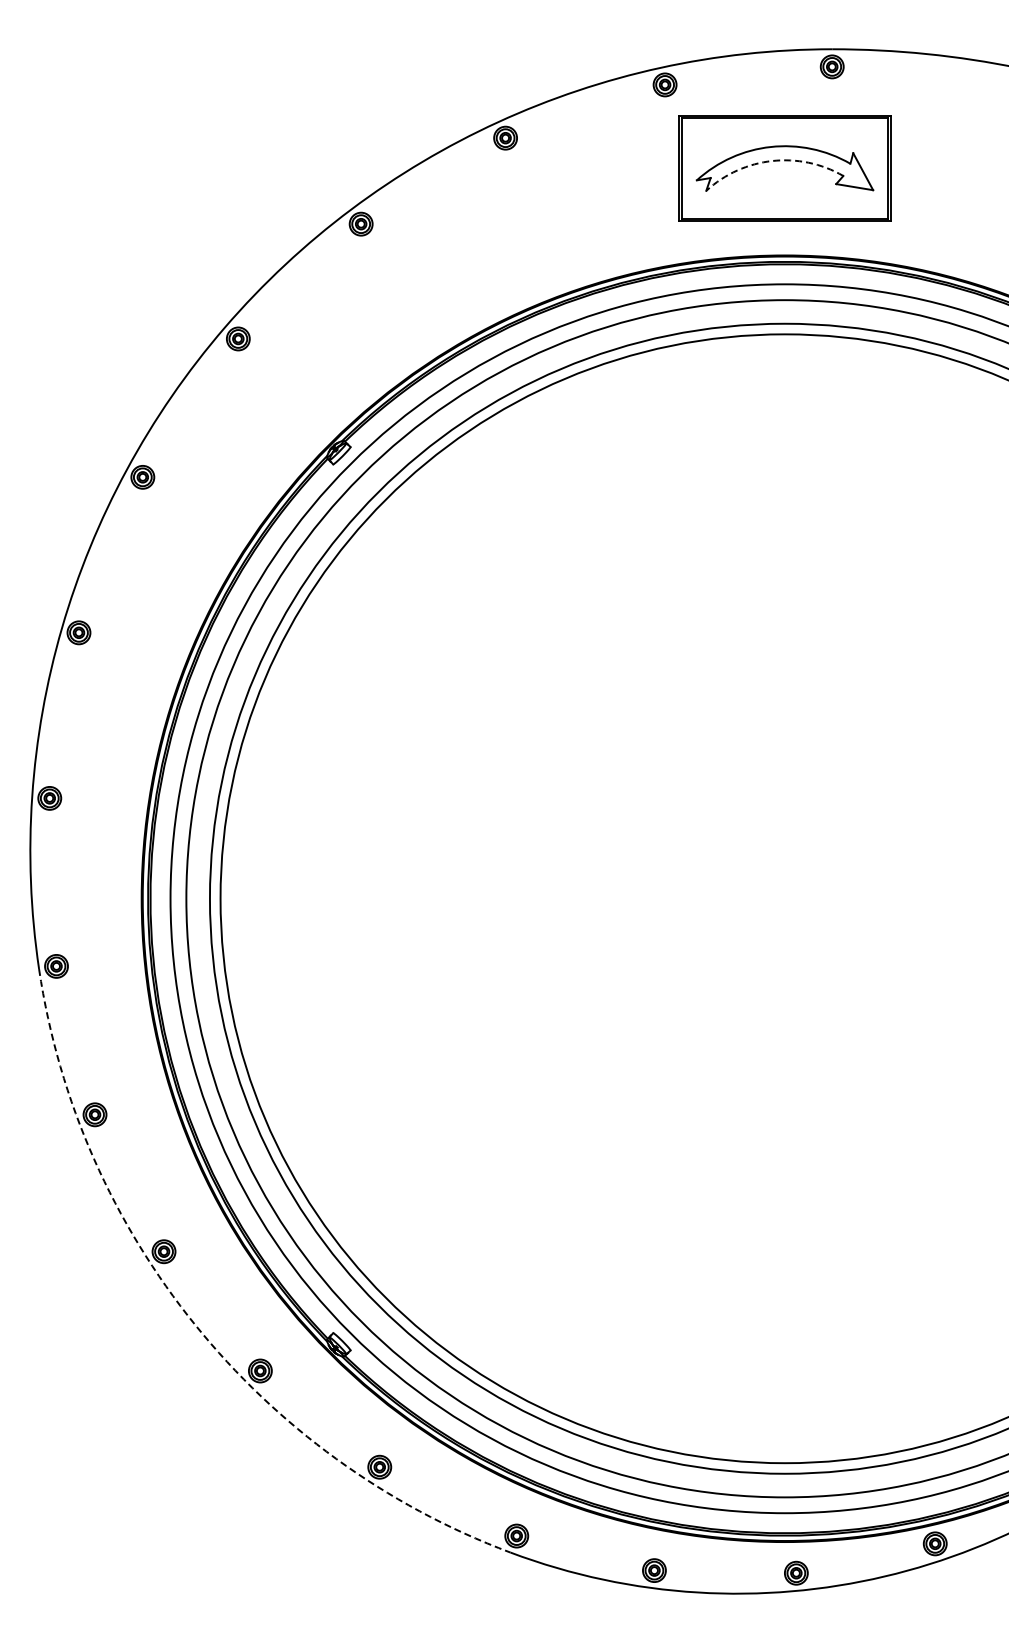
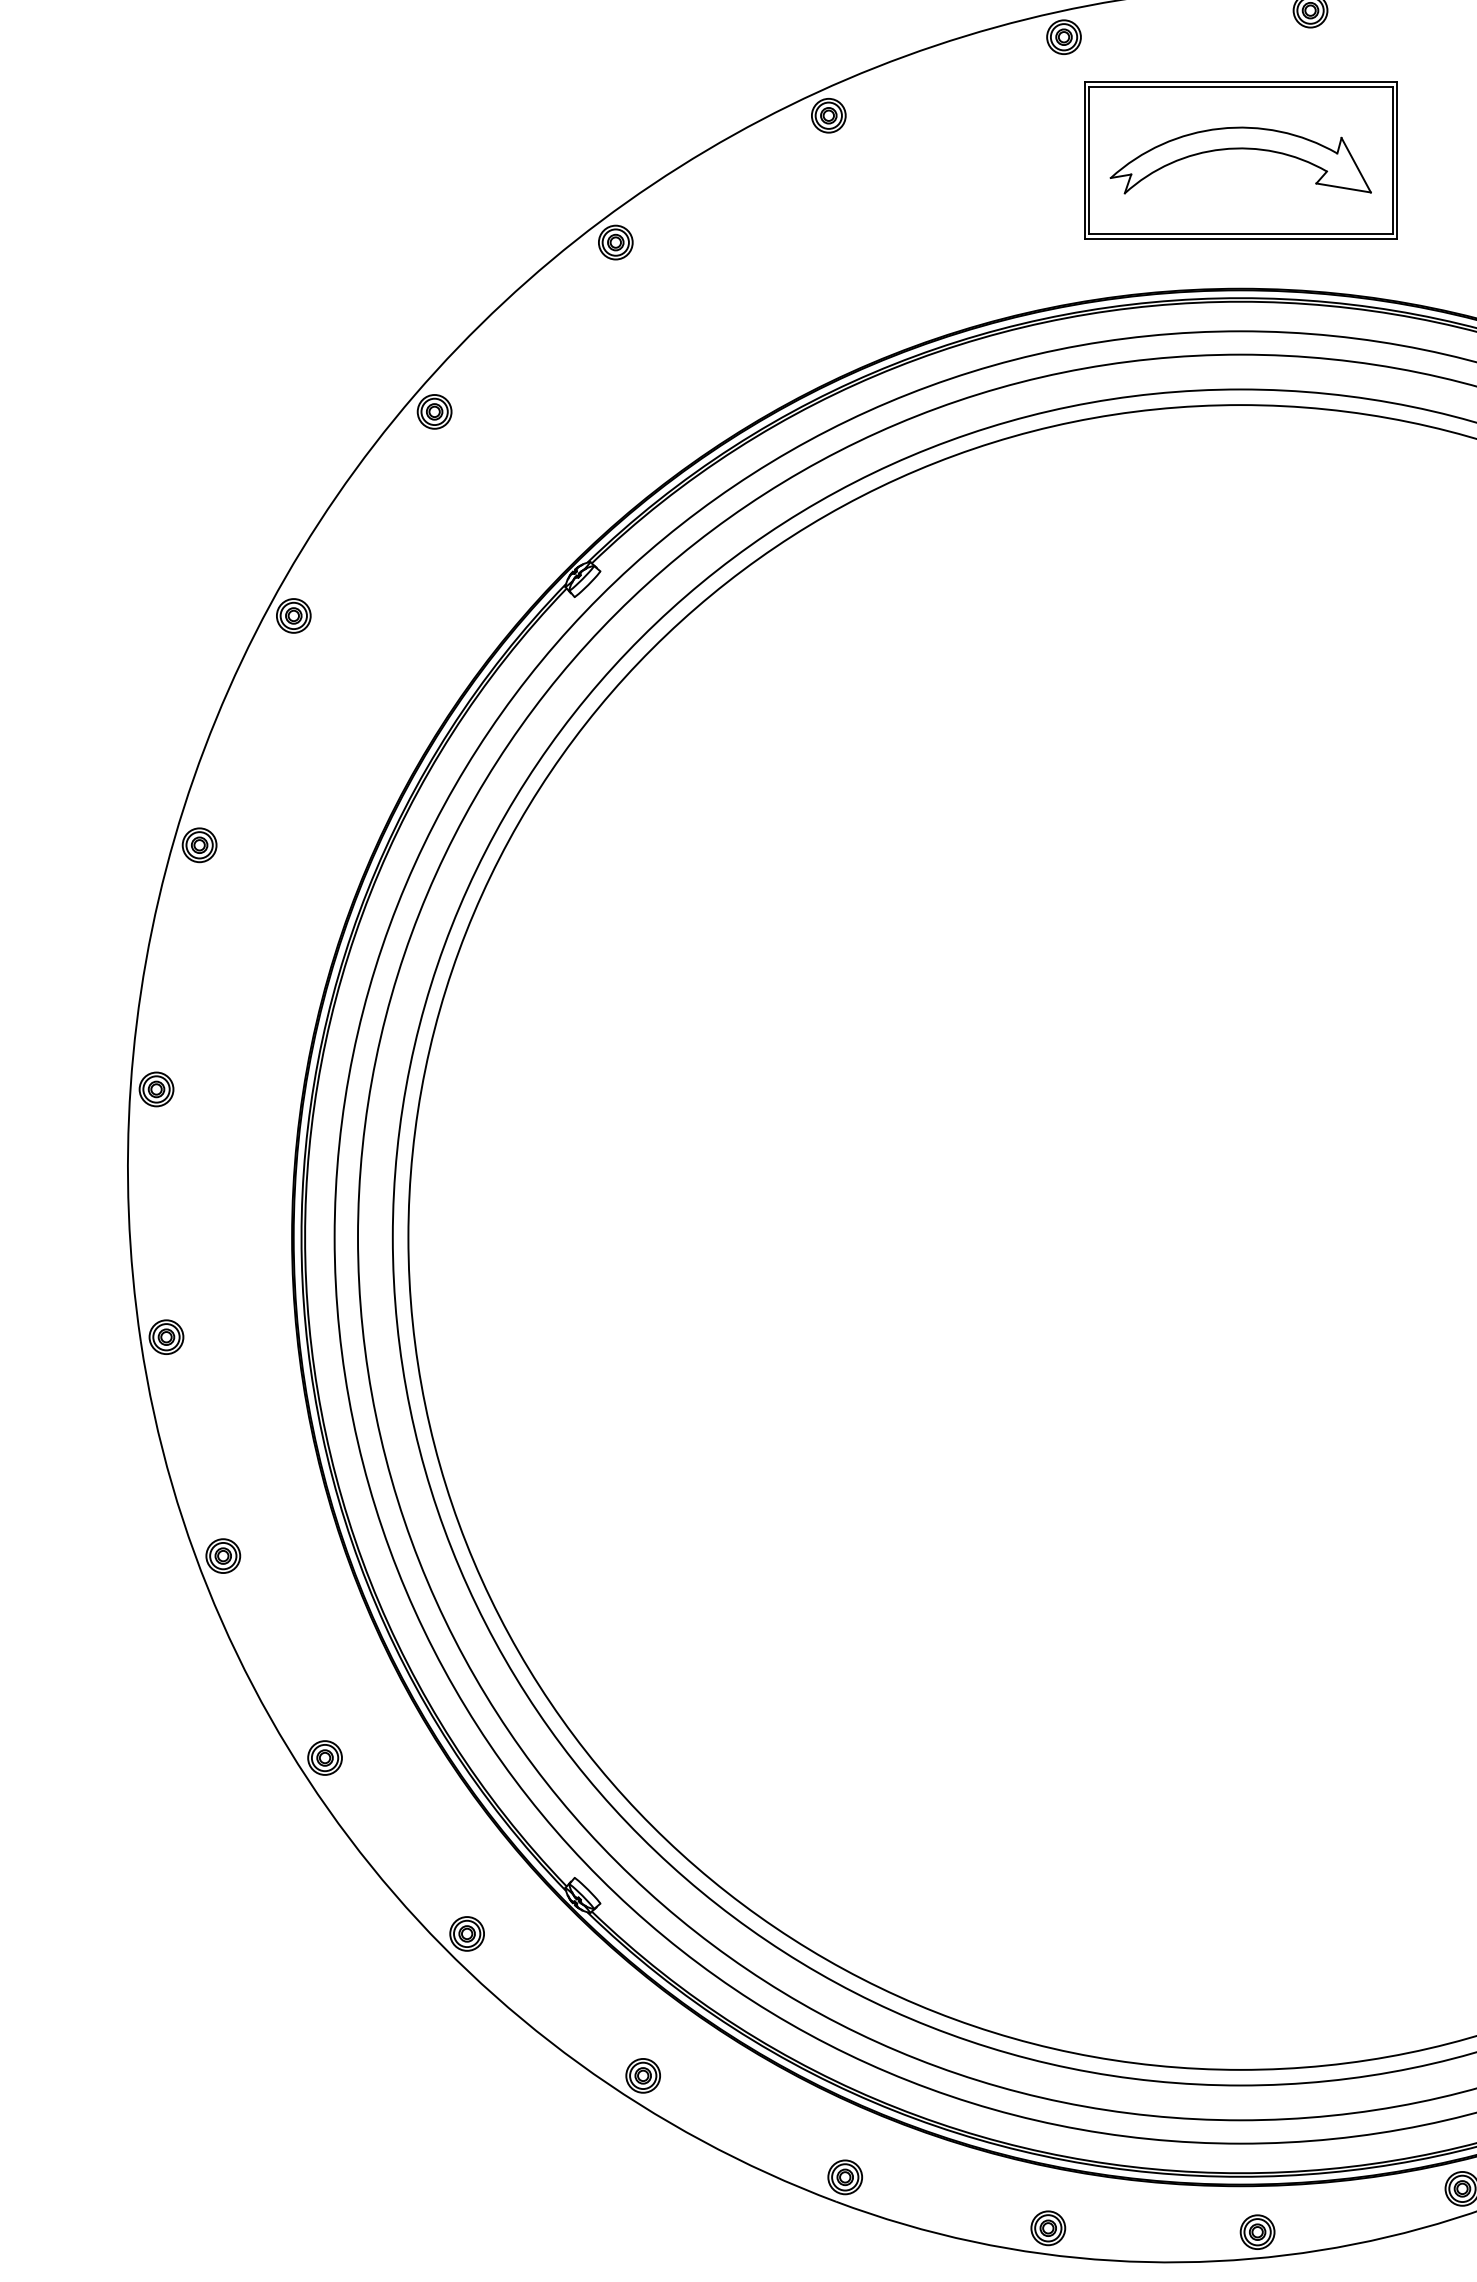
arc: (772, 161) -> (1222, 150), dashed -> solid
arc: (195, 1325) -> (371, 1866), dashed -> solid

